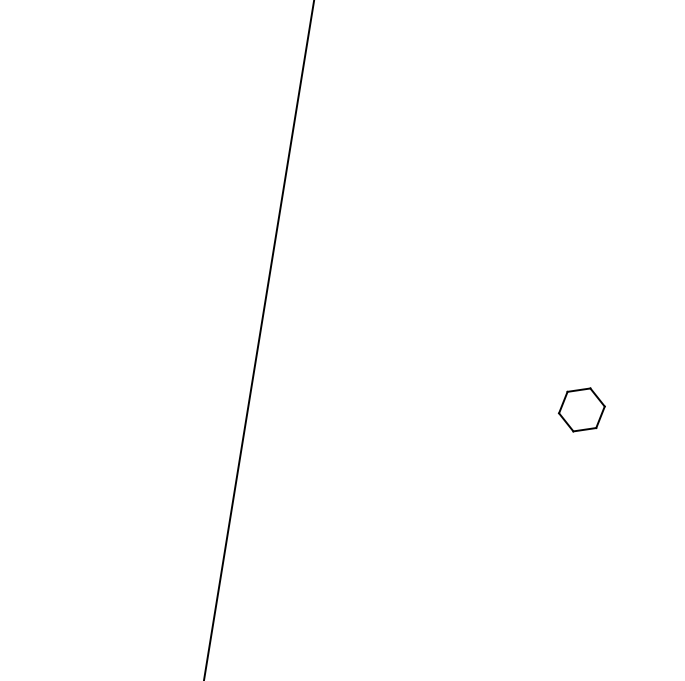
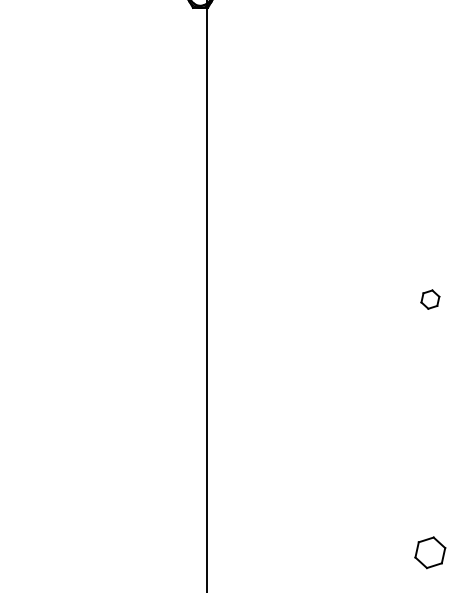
part: (582, 409) -> (430, 299), size x0.6

